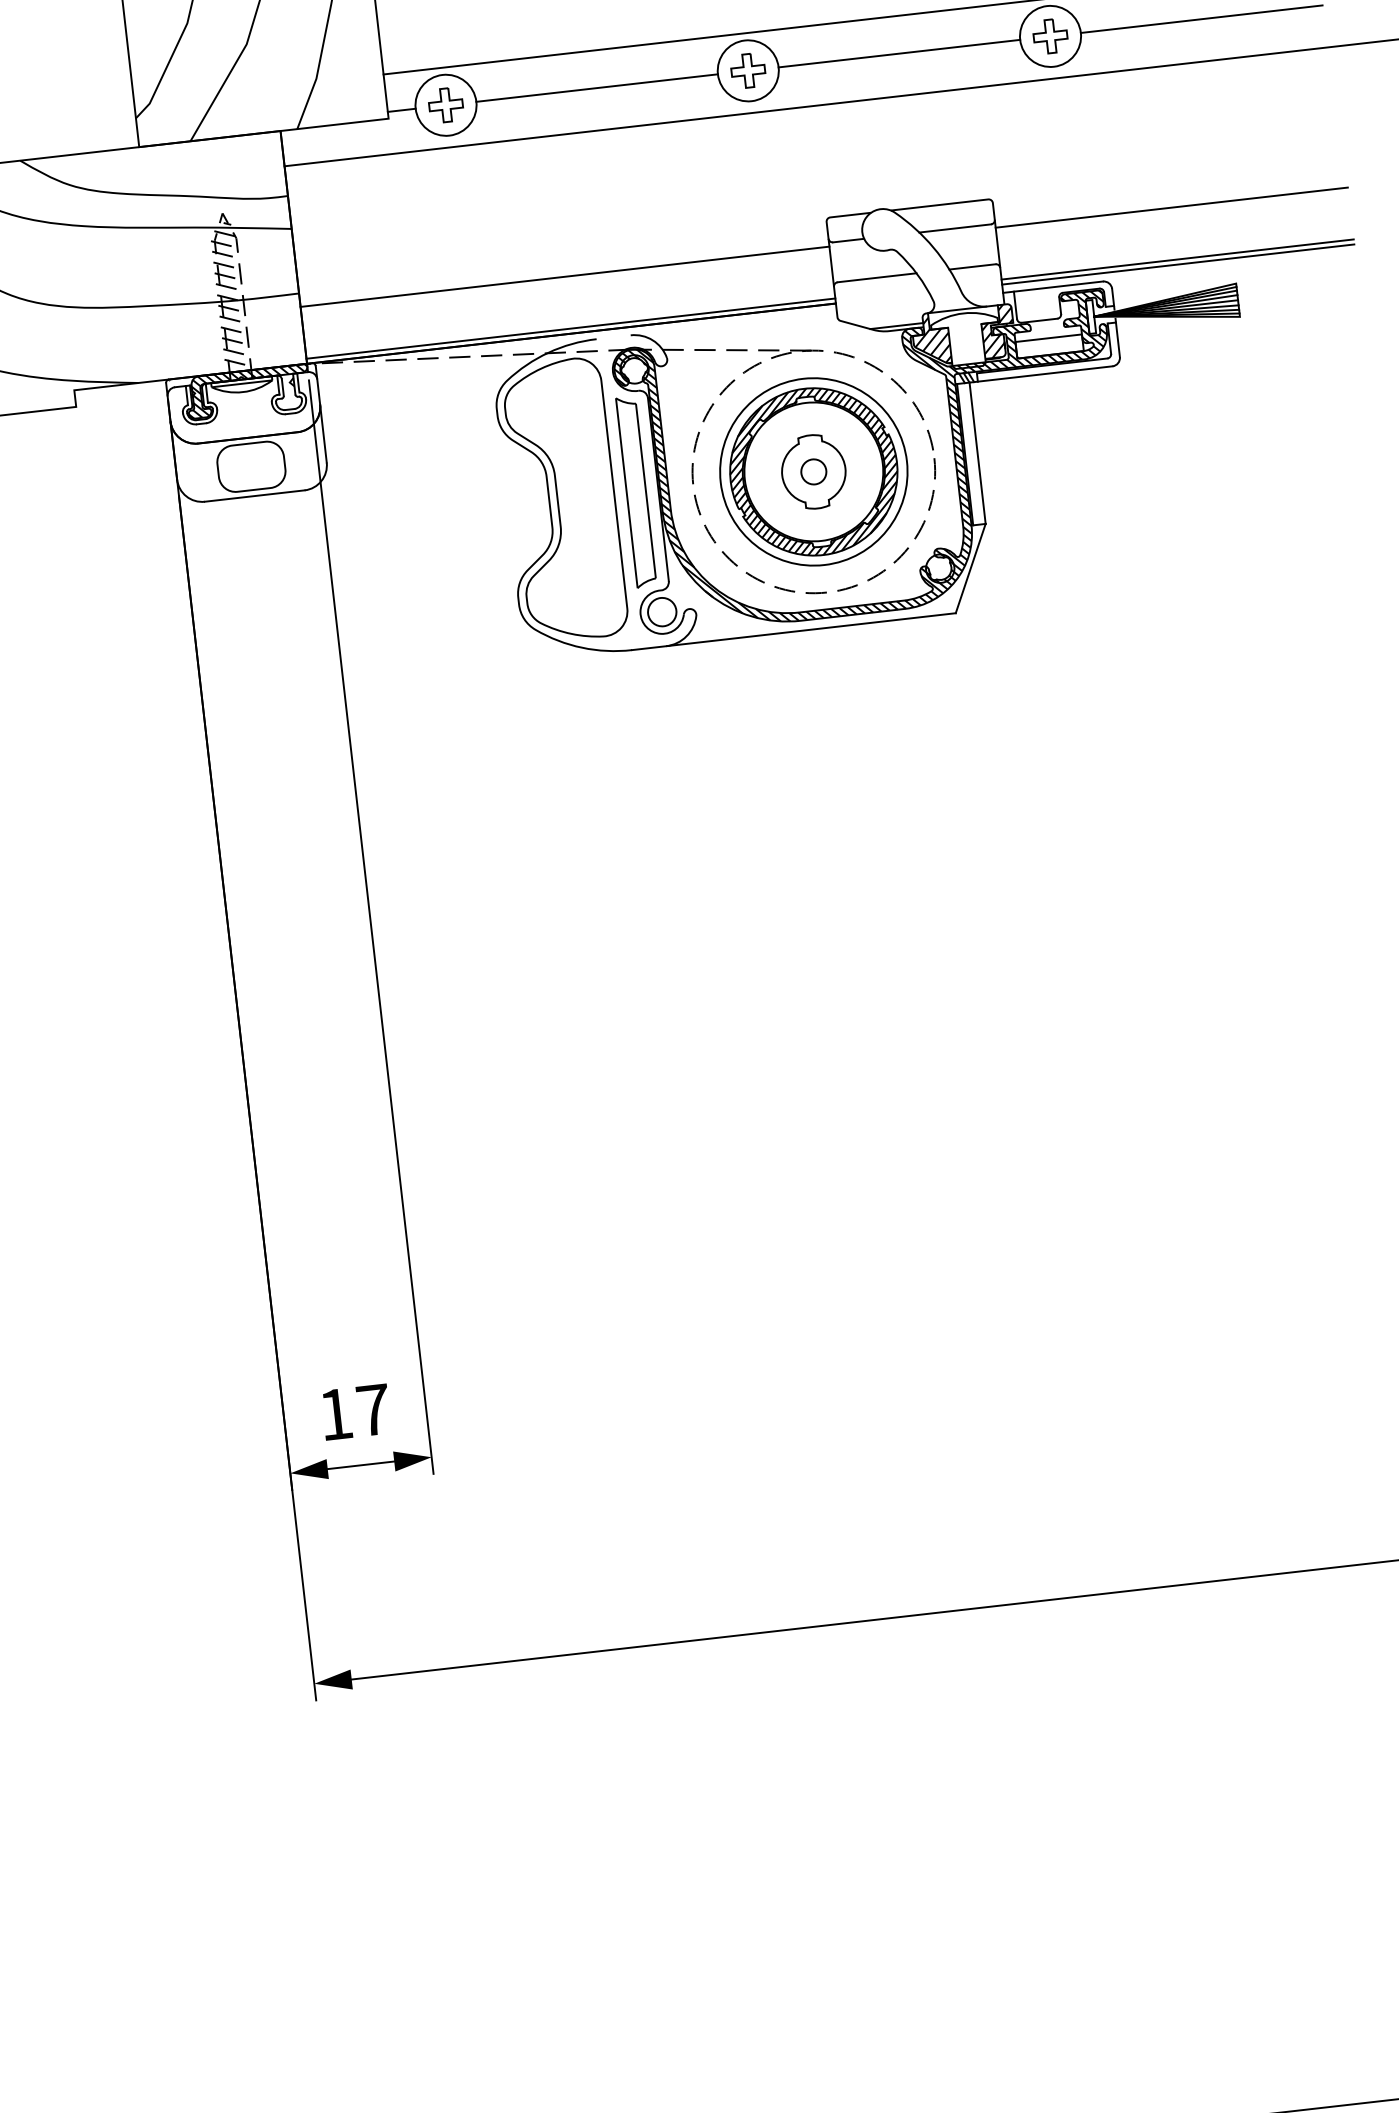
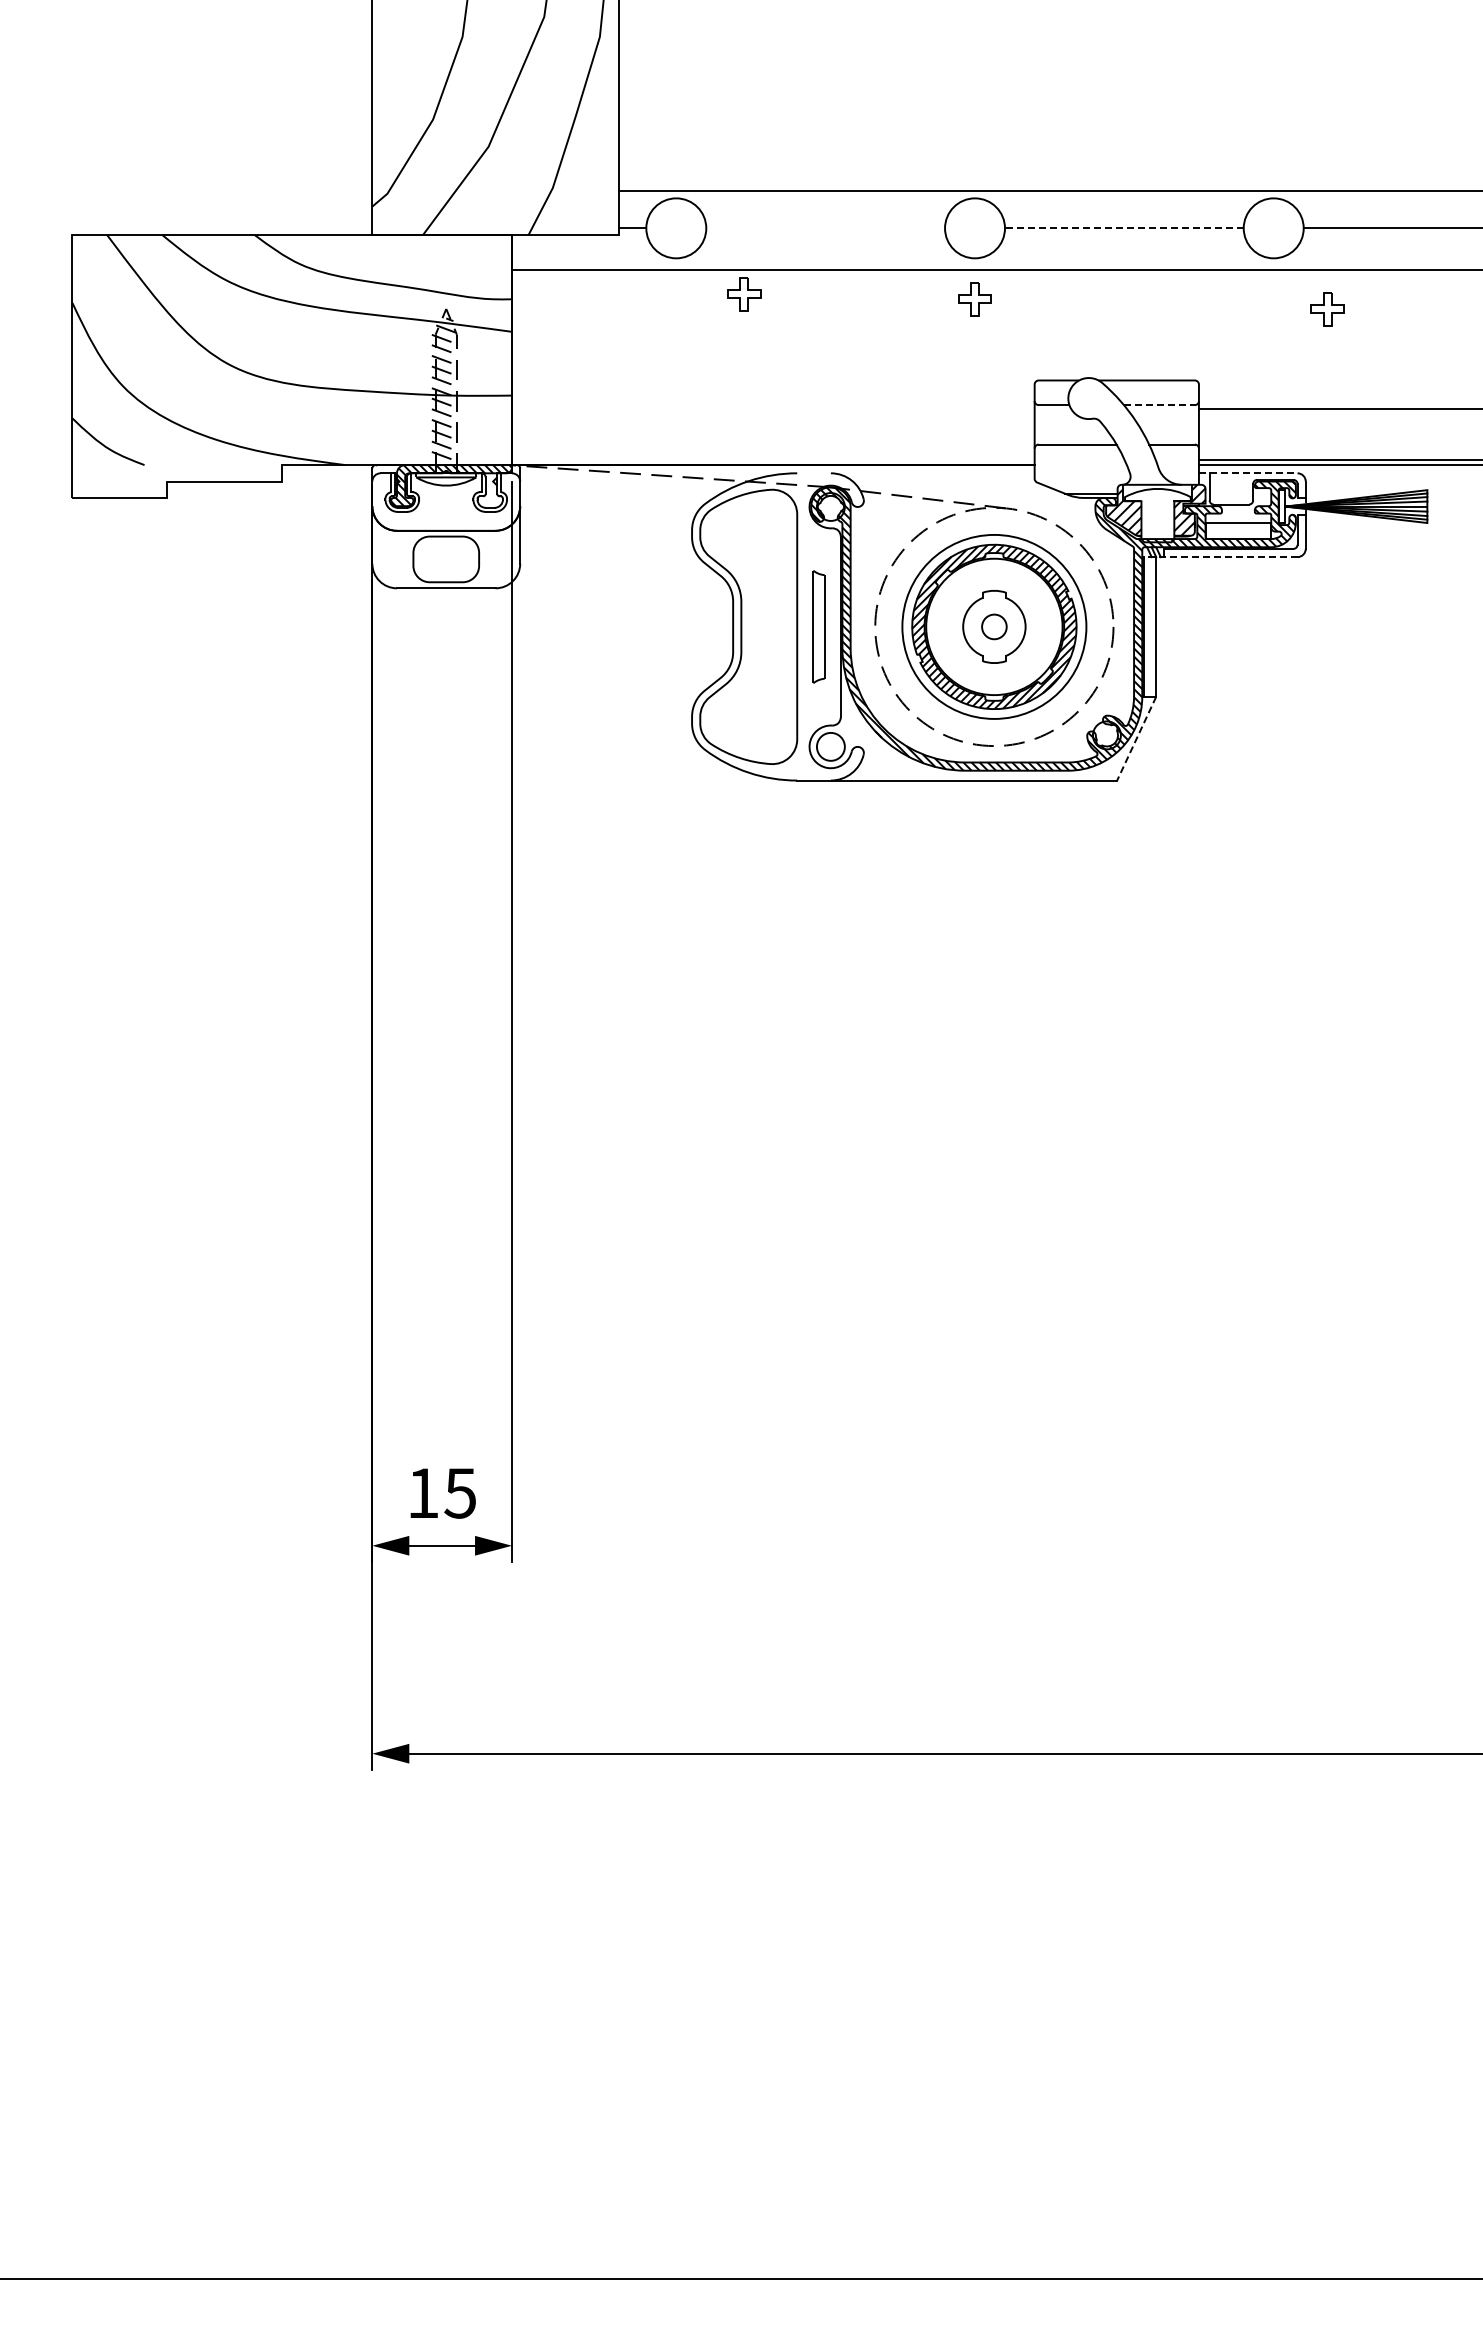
part: (1050, 36) -> (1327, 309), moved
line: (898, 53) -> (1123, 228), solid -> dashed
part: (747, 71) -> (974, 299), moved
line: (597, 88) -> (825, 228), removed
part: (446, 105) -> (744, 294), moved
line: (955, 228) -> (1159, 405), solid -> dashed
line: (565, 276) -> (773, 408), removed
line: (1053, 287) -> (1248, 473), solid -> dashed
line: (571, 328) -> (773, 460), removed
line: (1034, 375) -> (1220, 557), solid -> dashed
part: (635, 491) -> (818, 626), size x0.6
line: (970, 569) -> (1136, 739), solid -> dashed
text: (373, 1410) -> (460, 1493), 17 -> 15

